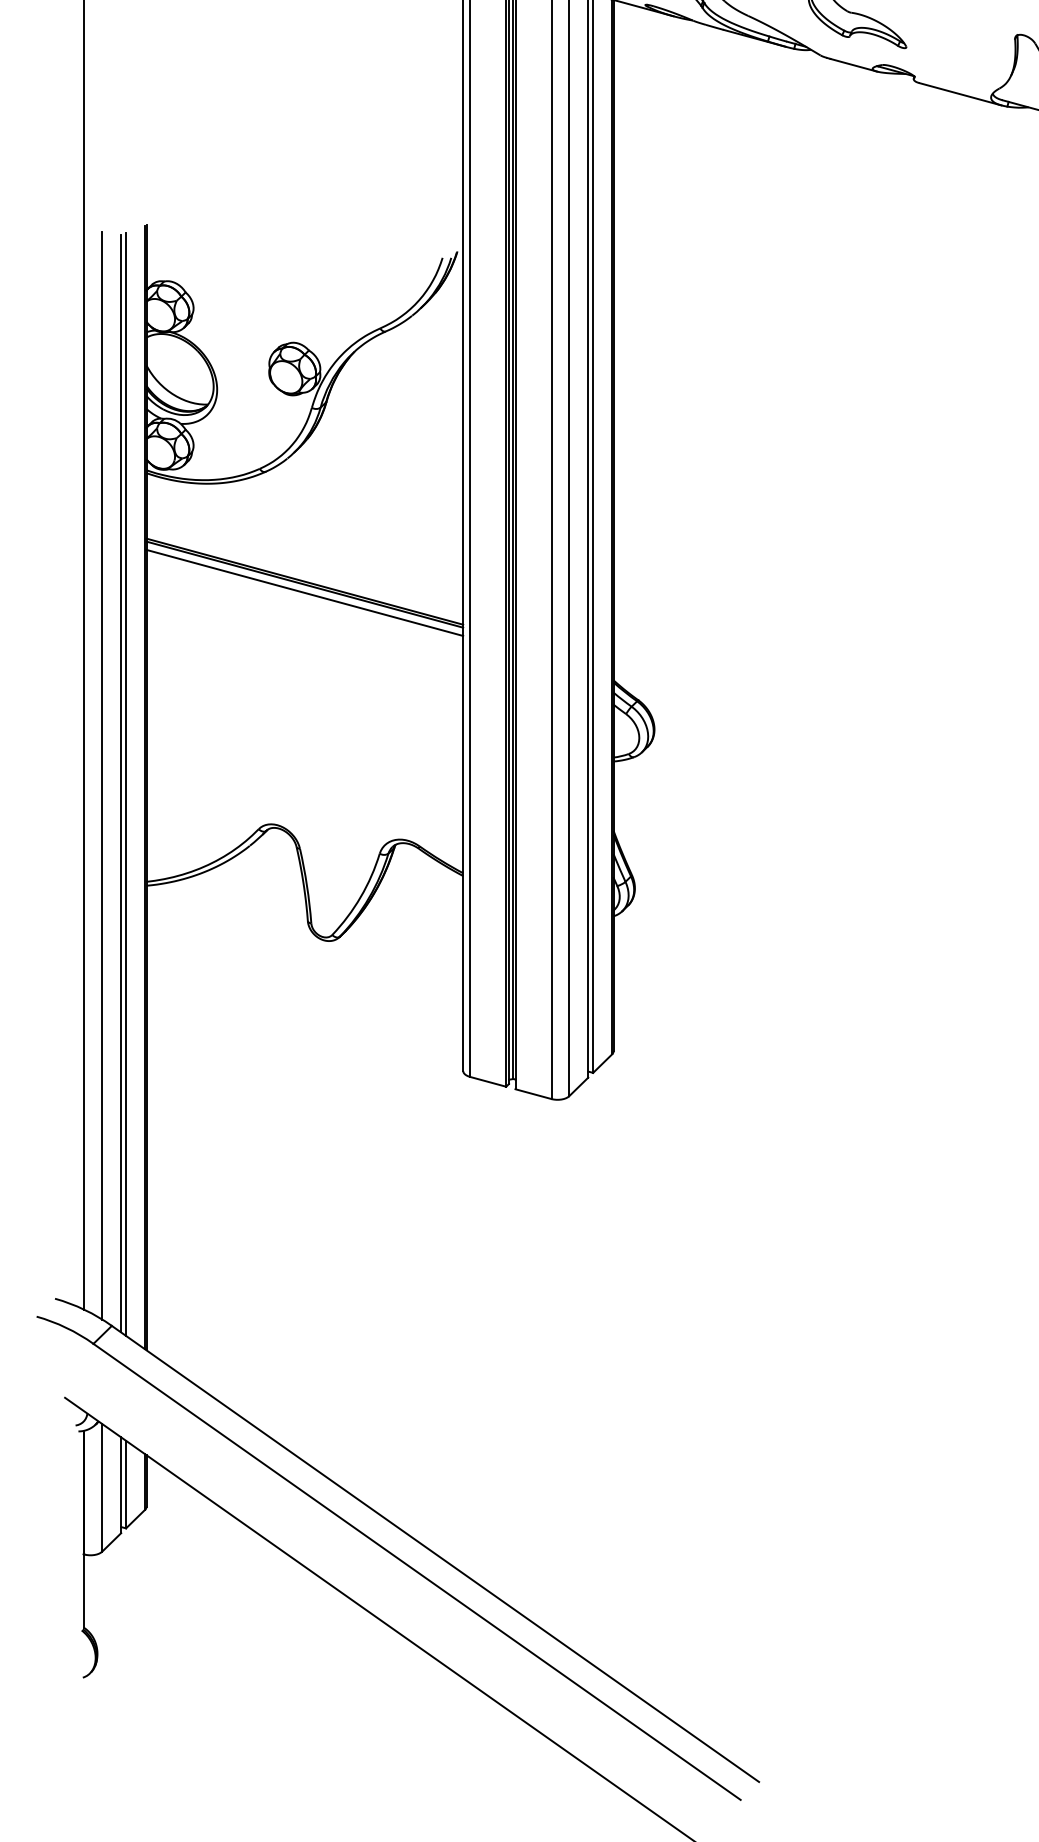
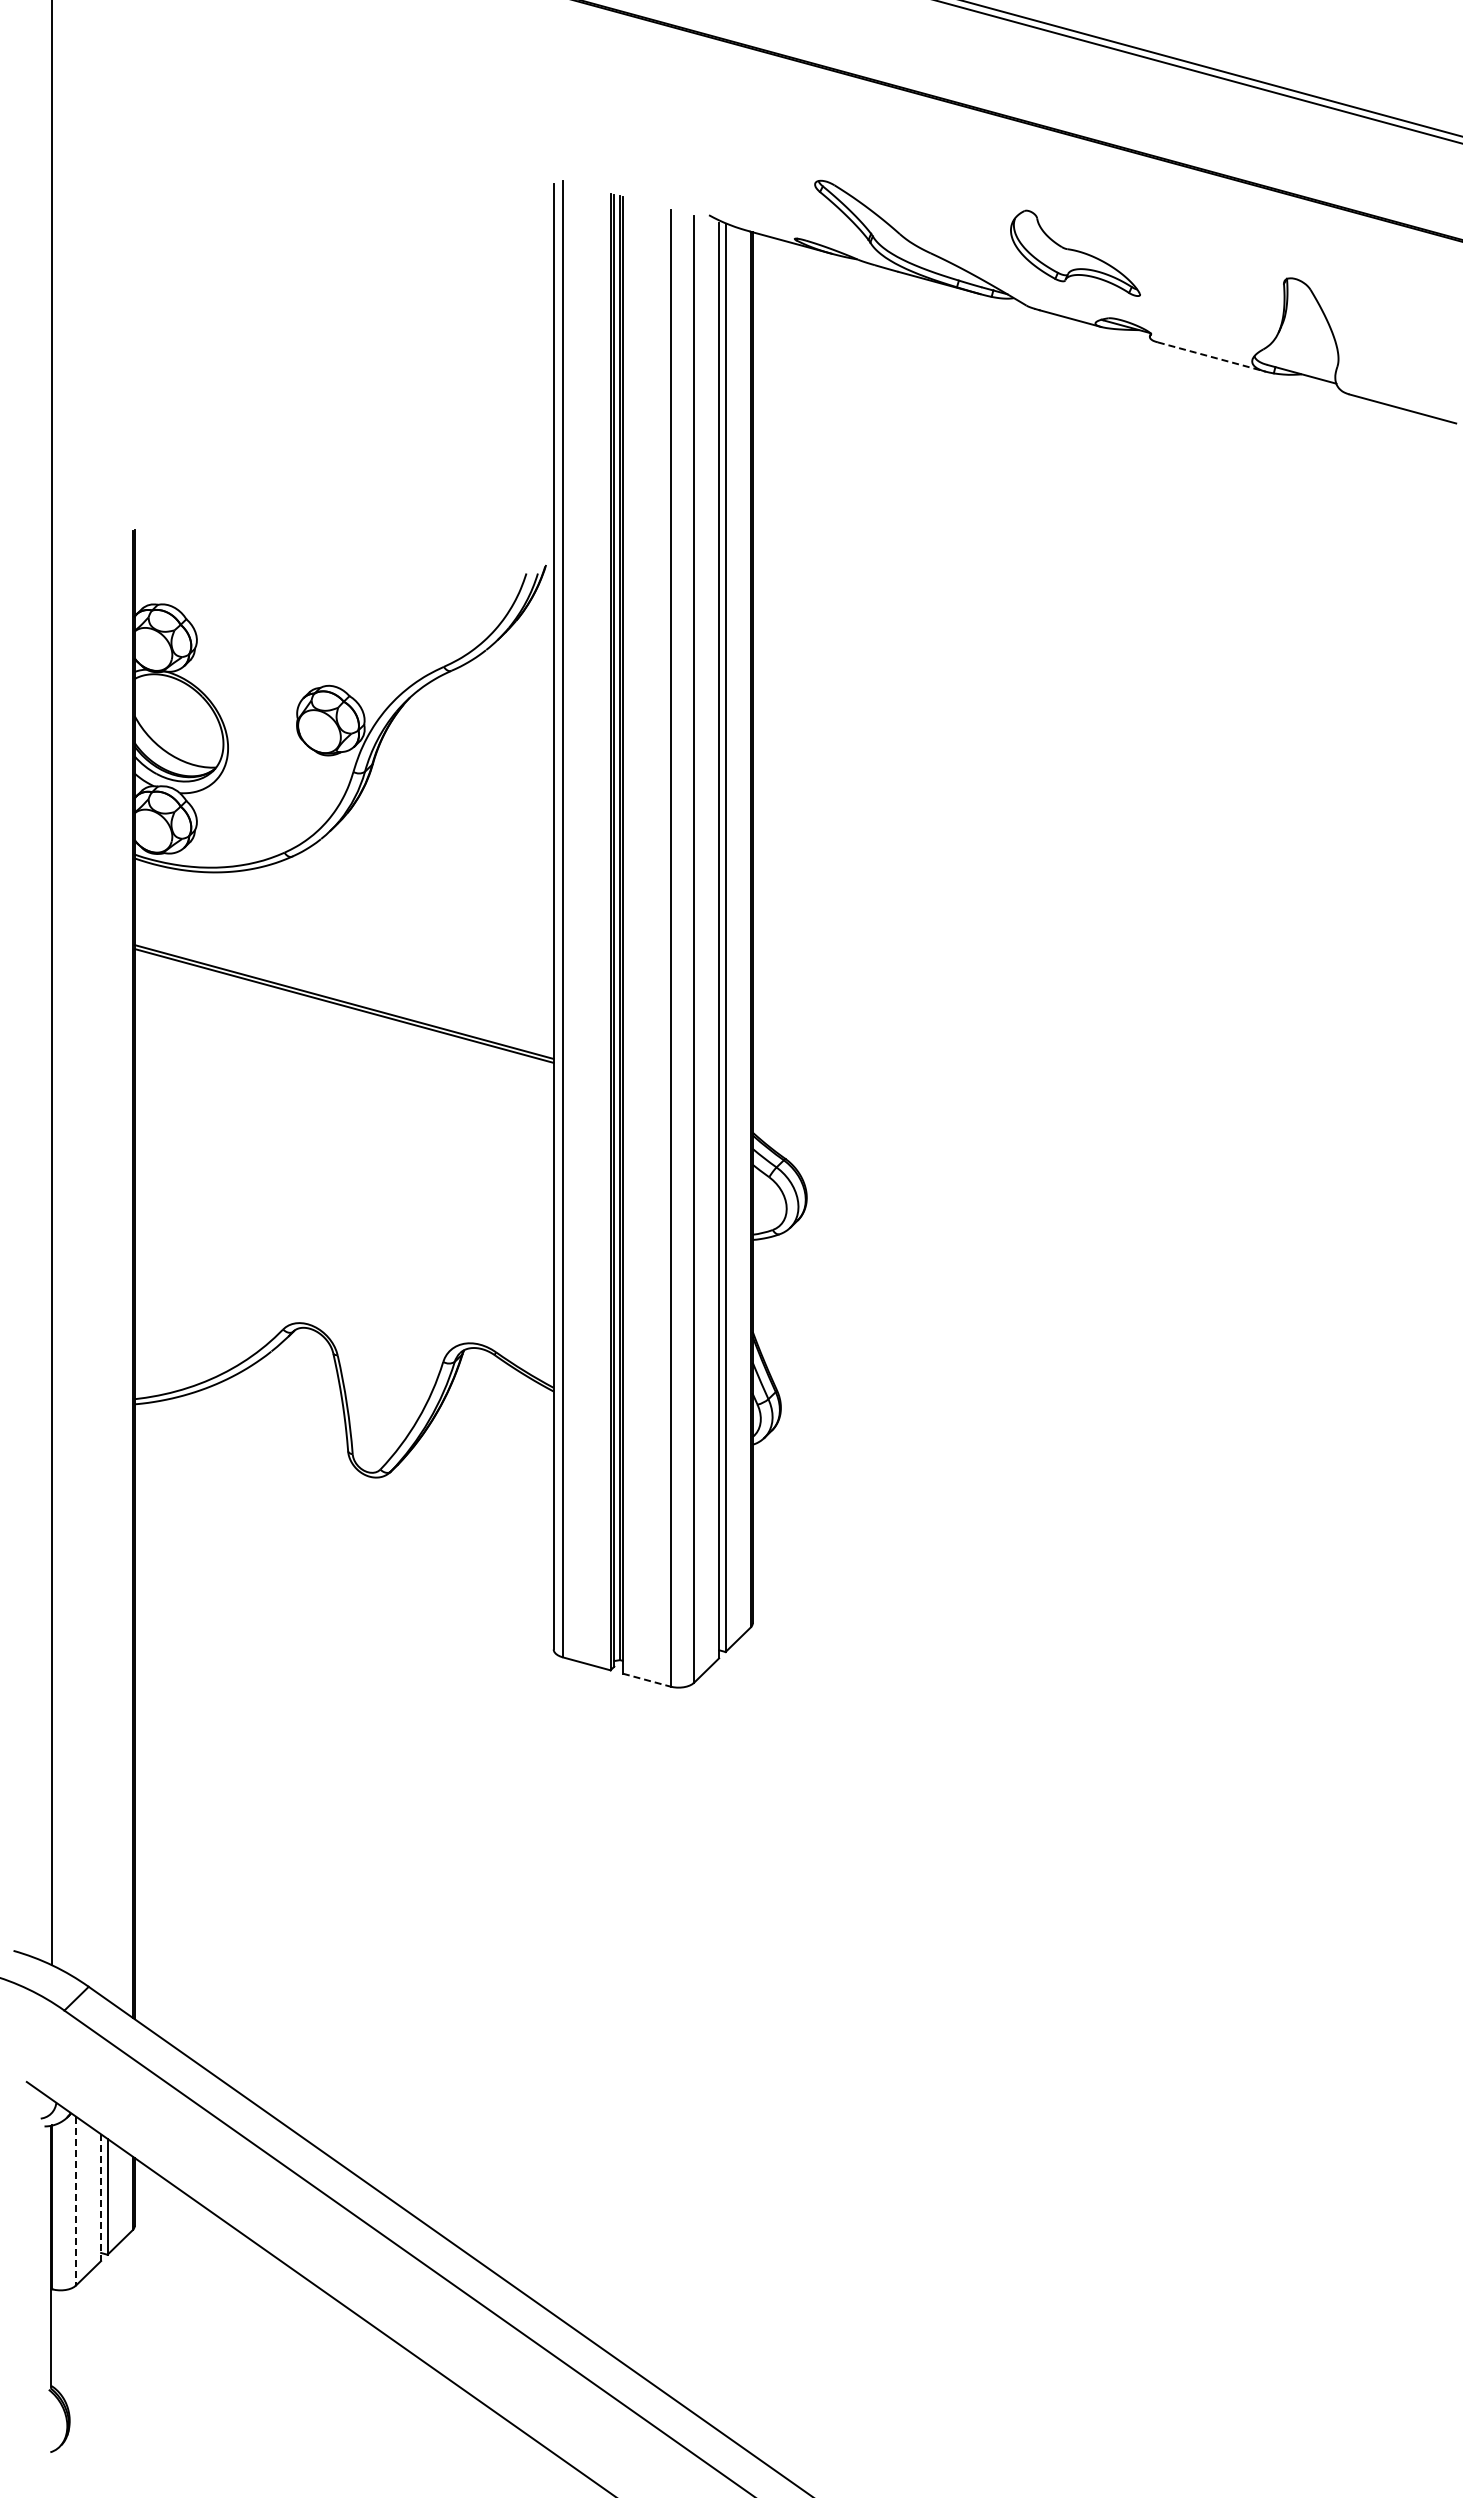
line: (960, 94) -> (1211, 357), solid -> dashed
line: (304, 592) -> (343, 1016), removed
line: (101, 775) -> (75, 1258), removed
line: (121, 783) -> (101, 1269), removed
line: (126, 784) -> (107, 1270), removed
line: (533, 1094) -> (646, 1680), solid -> dashed
line: (121, 1485) -> (101, 2198), solid -> dashed
line: (101, 1488) -> (75, 2201), solid -> dashed

